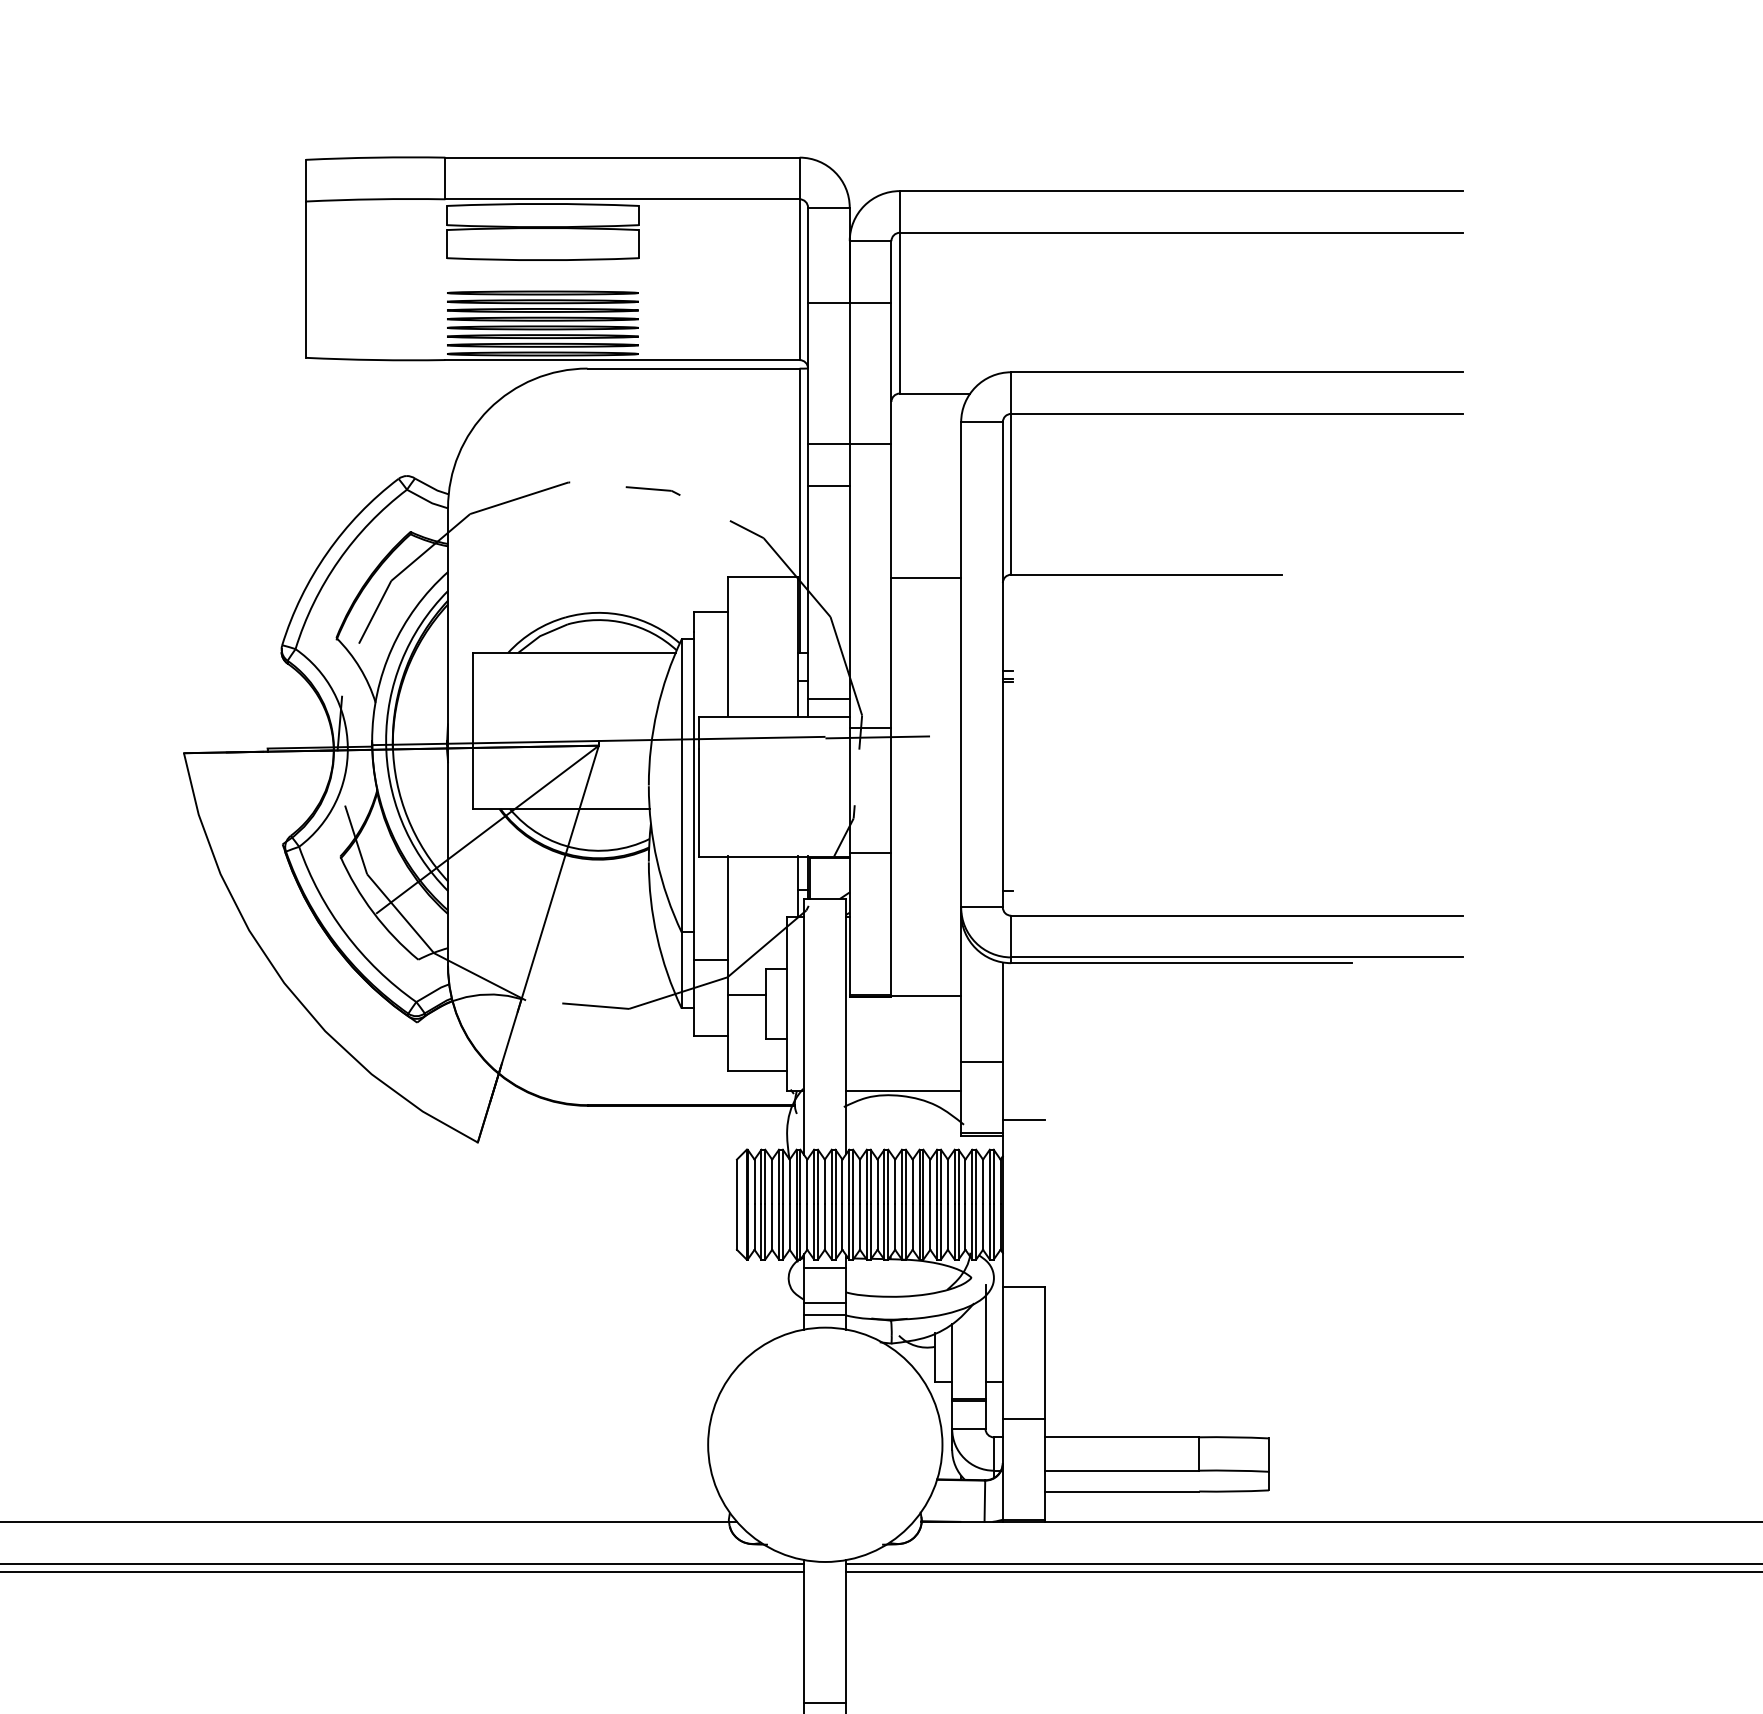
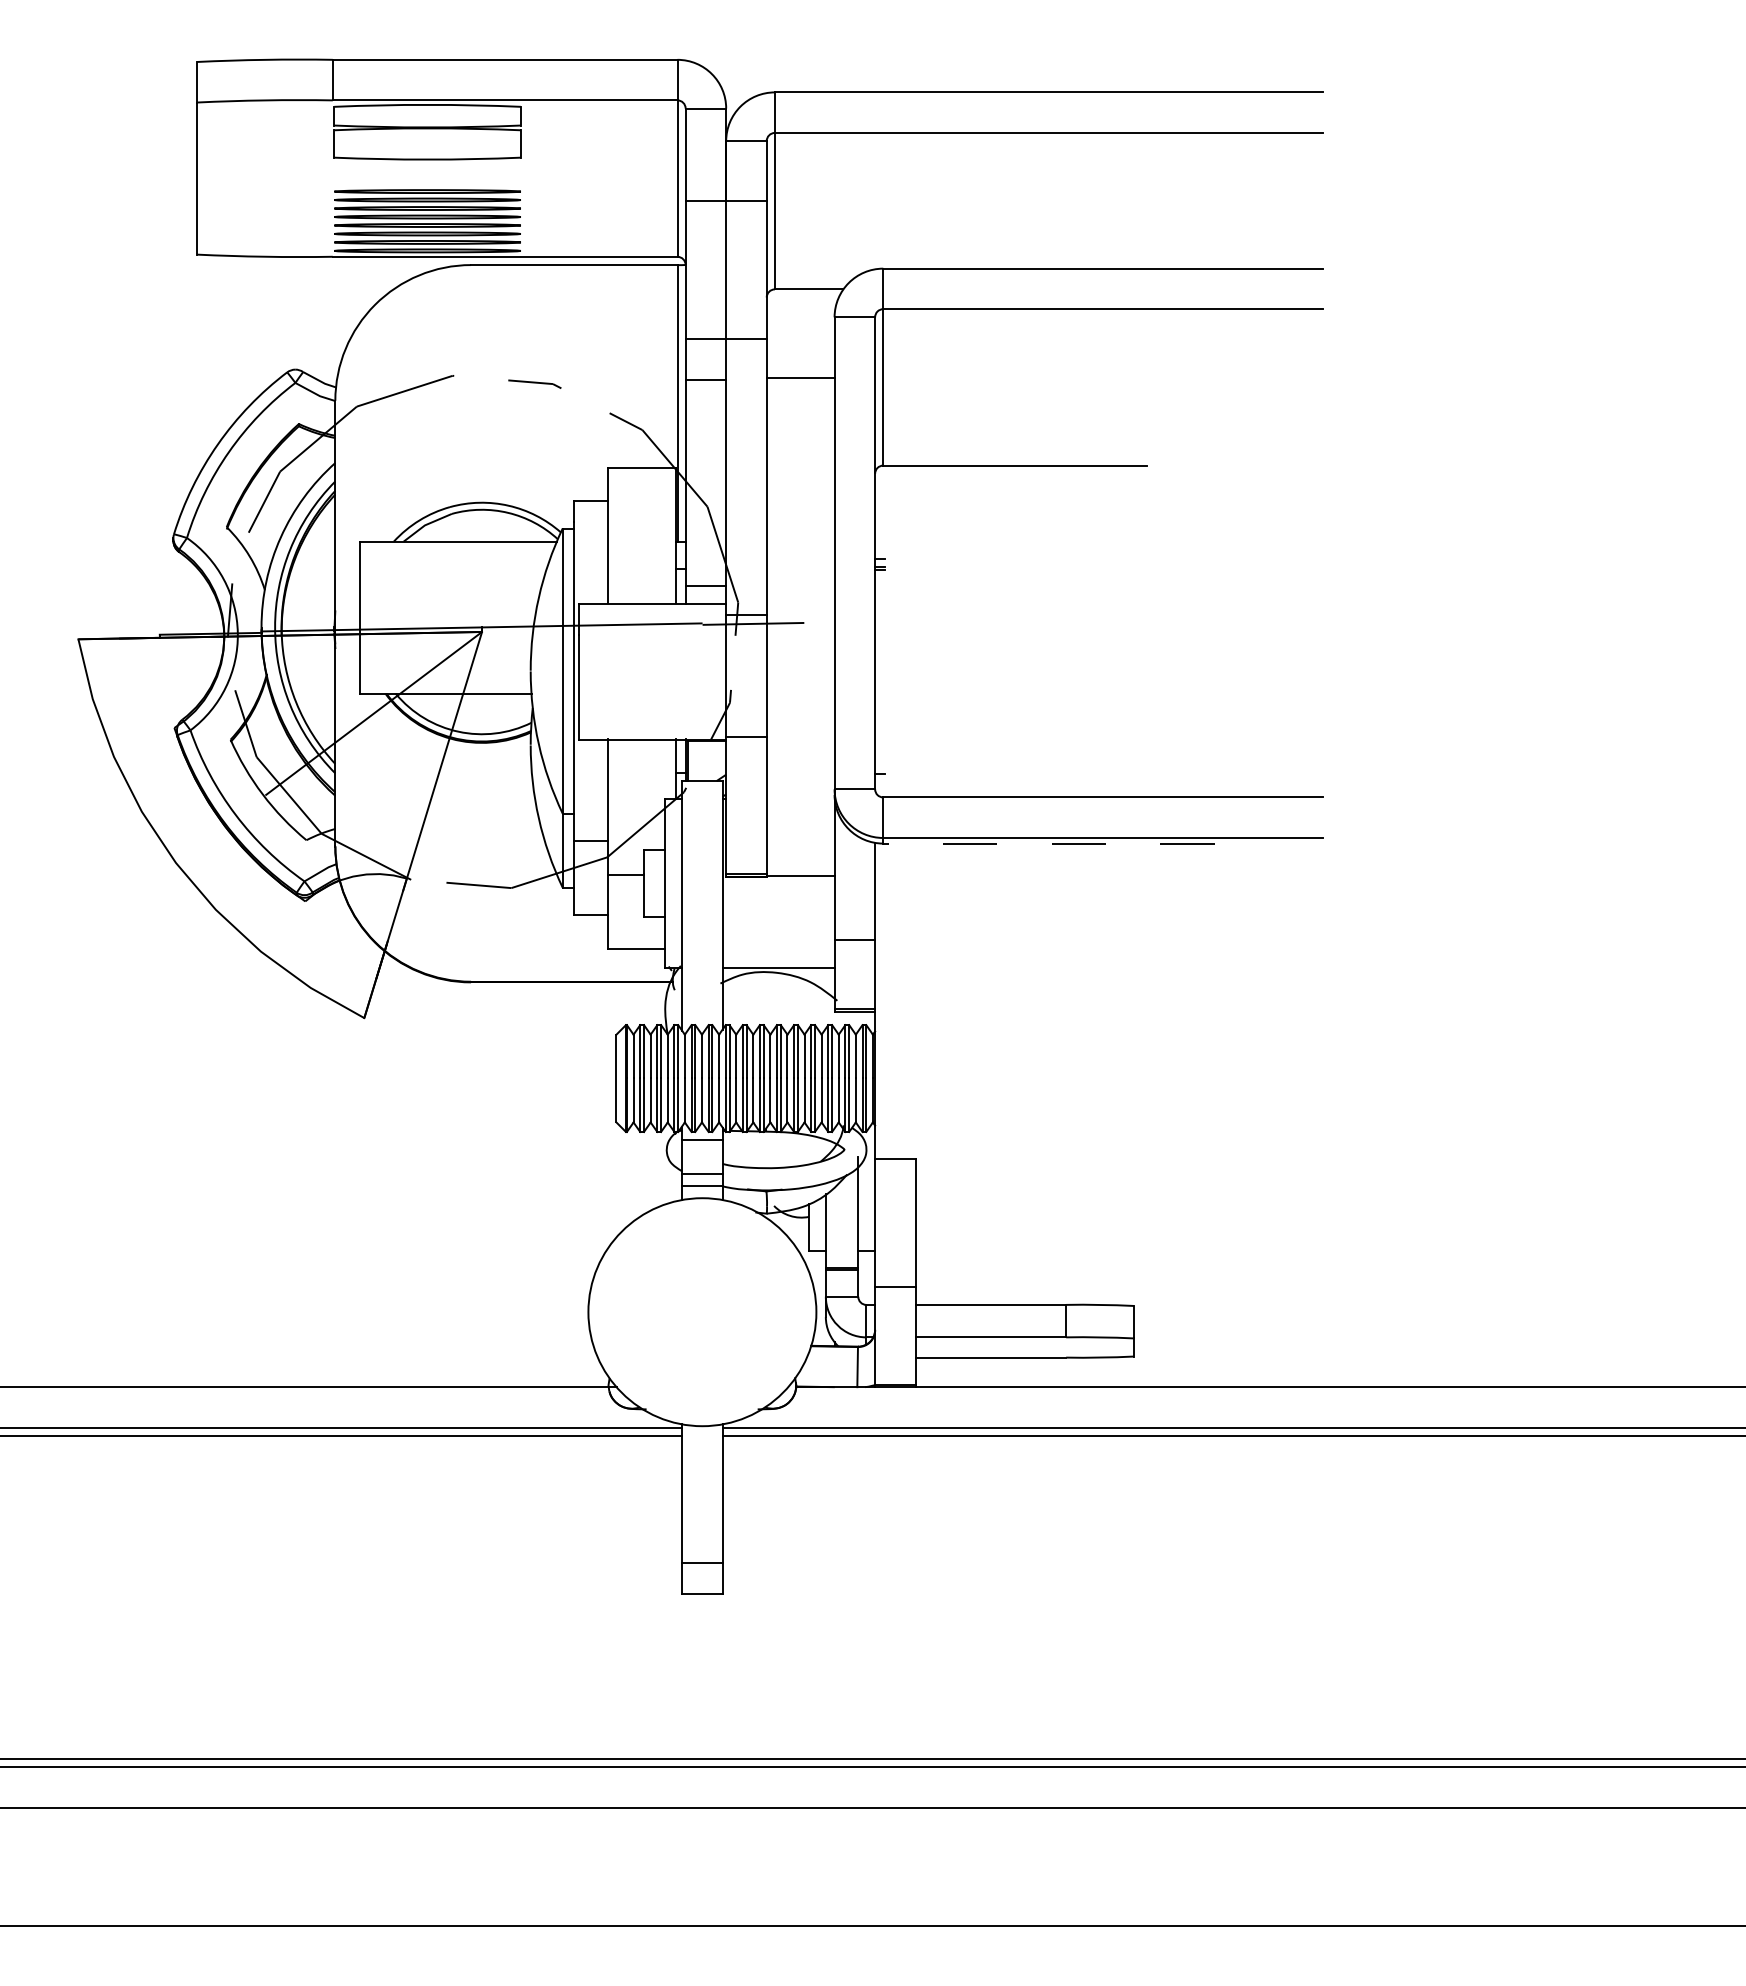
line: (926, 577) -> (800, 378), moved
line: (1181, 963) -> (1048, 843), solid -> dashed
line: (1023, 1120) -> (895, 996), removed

